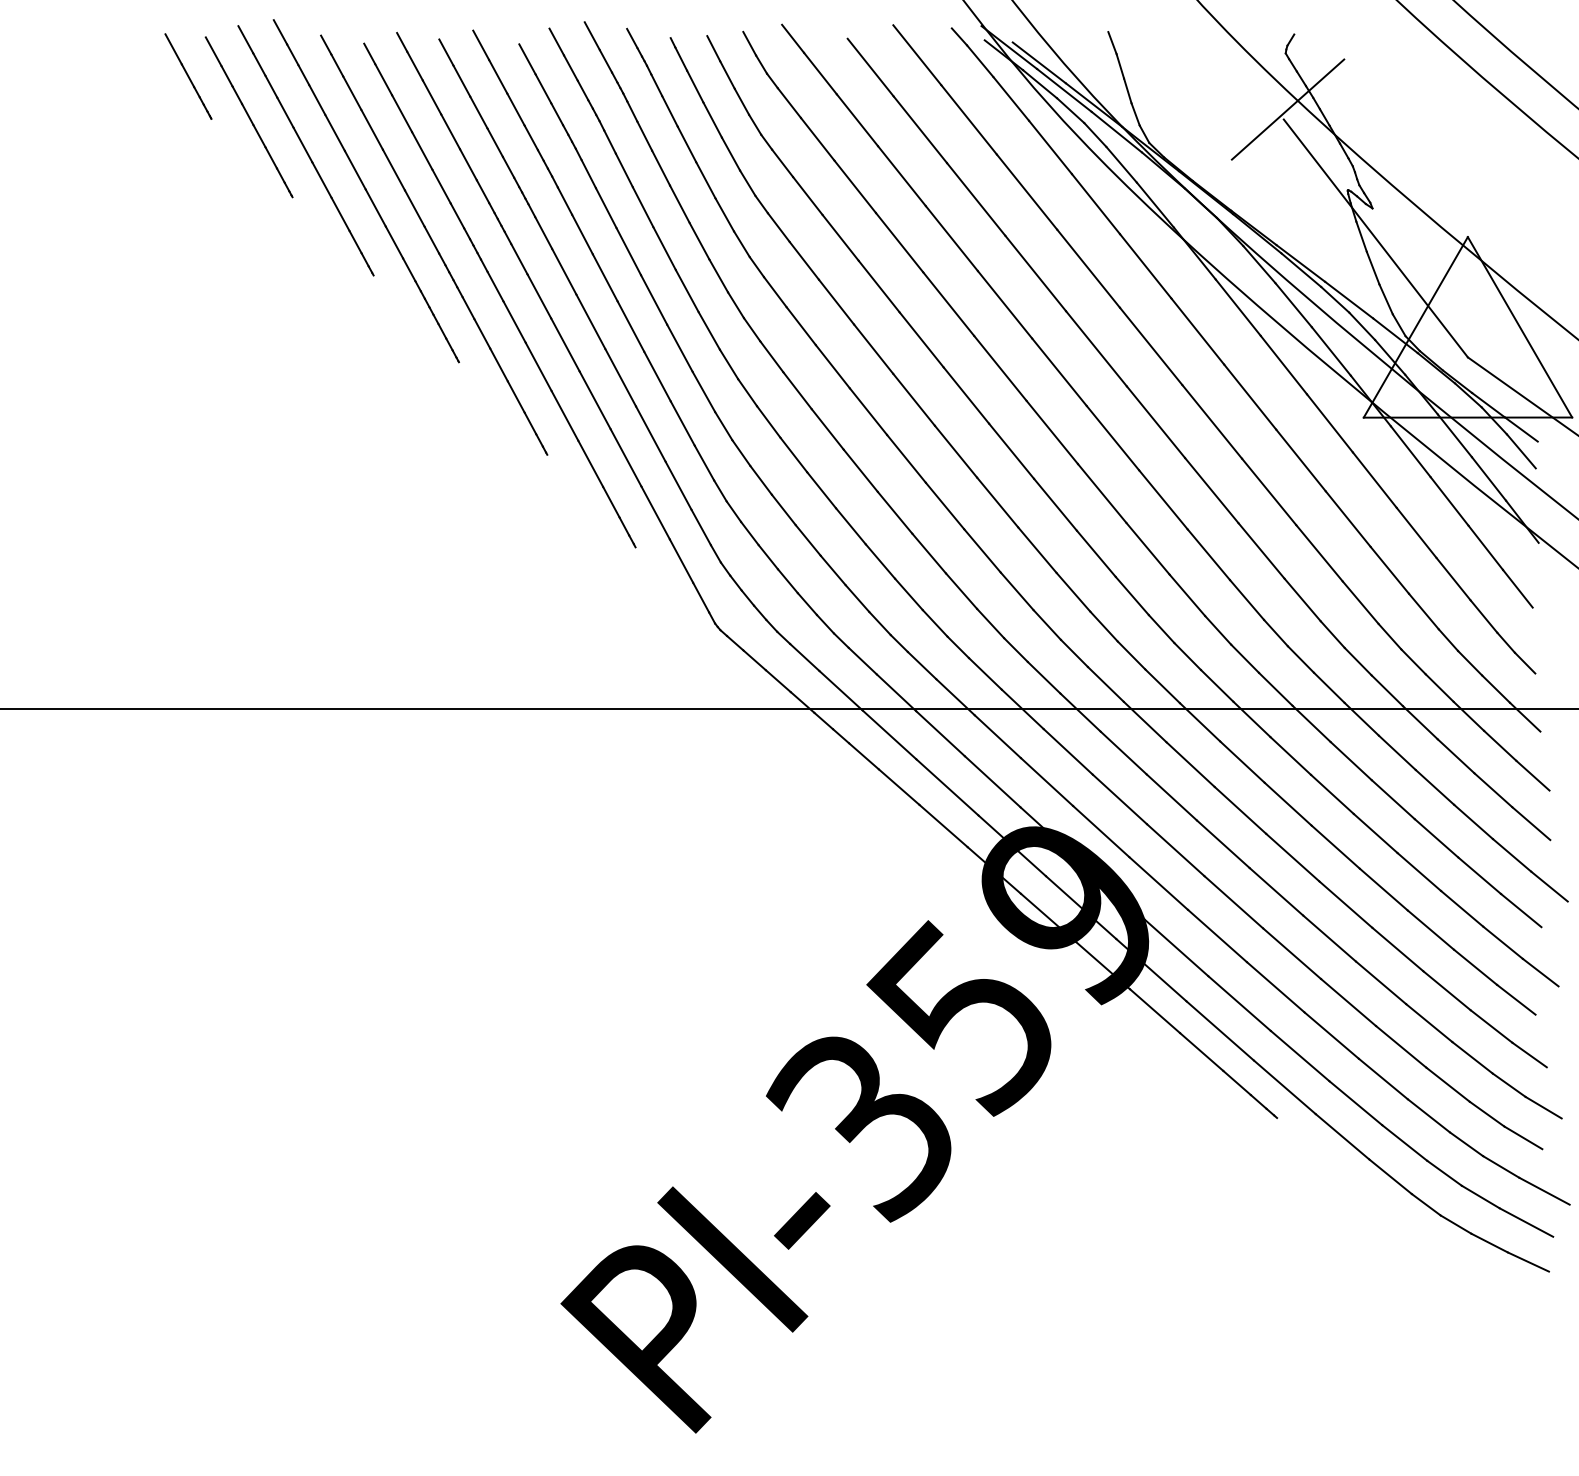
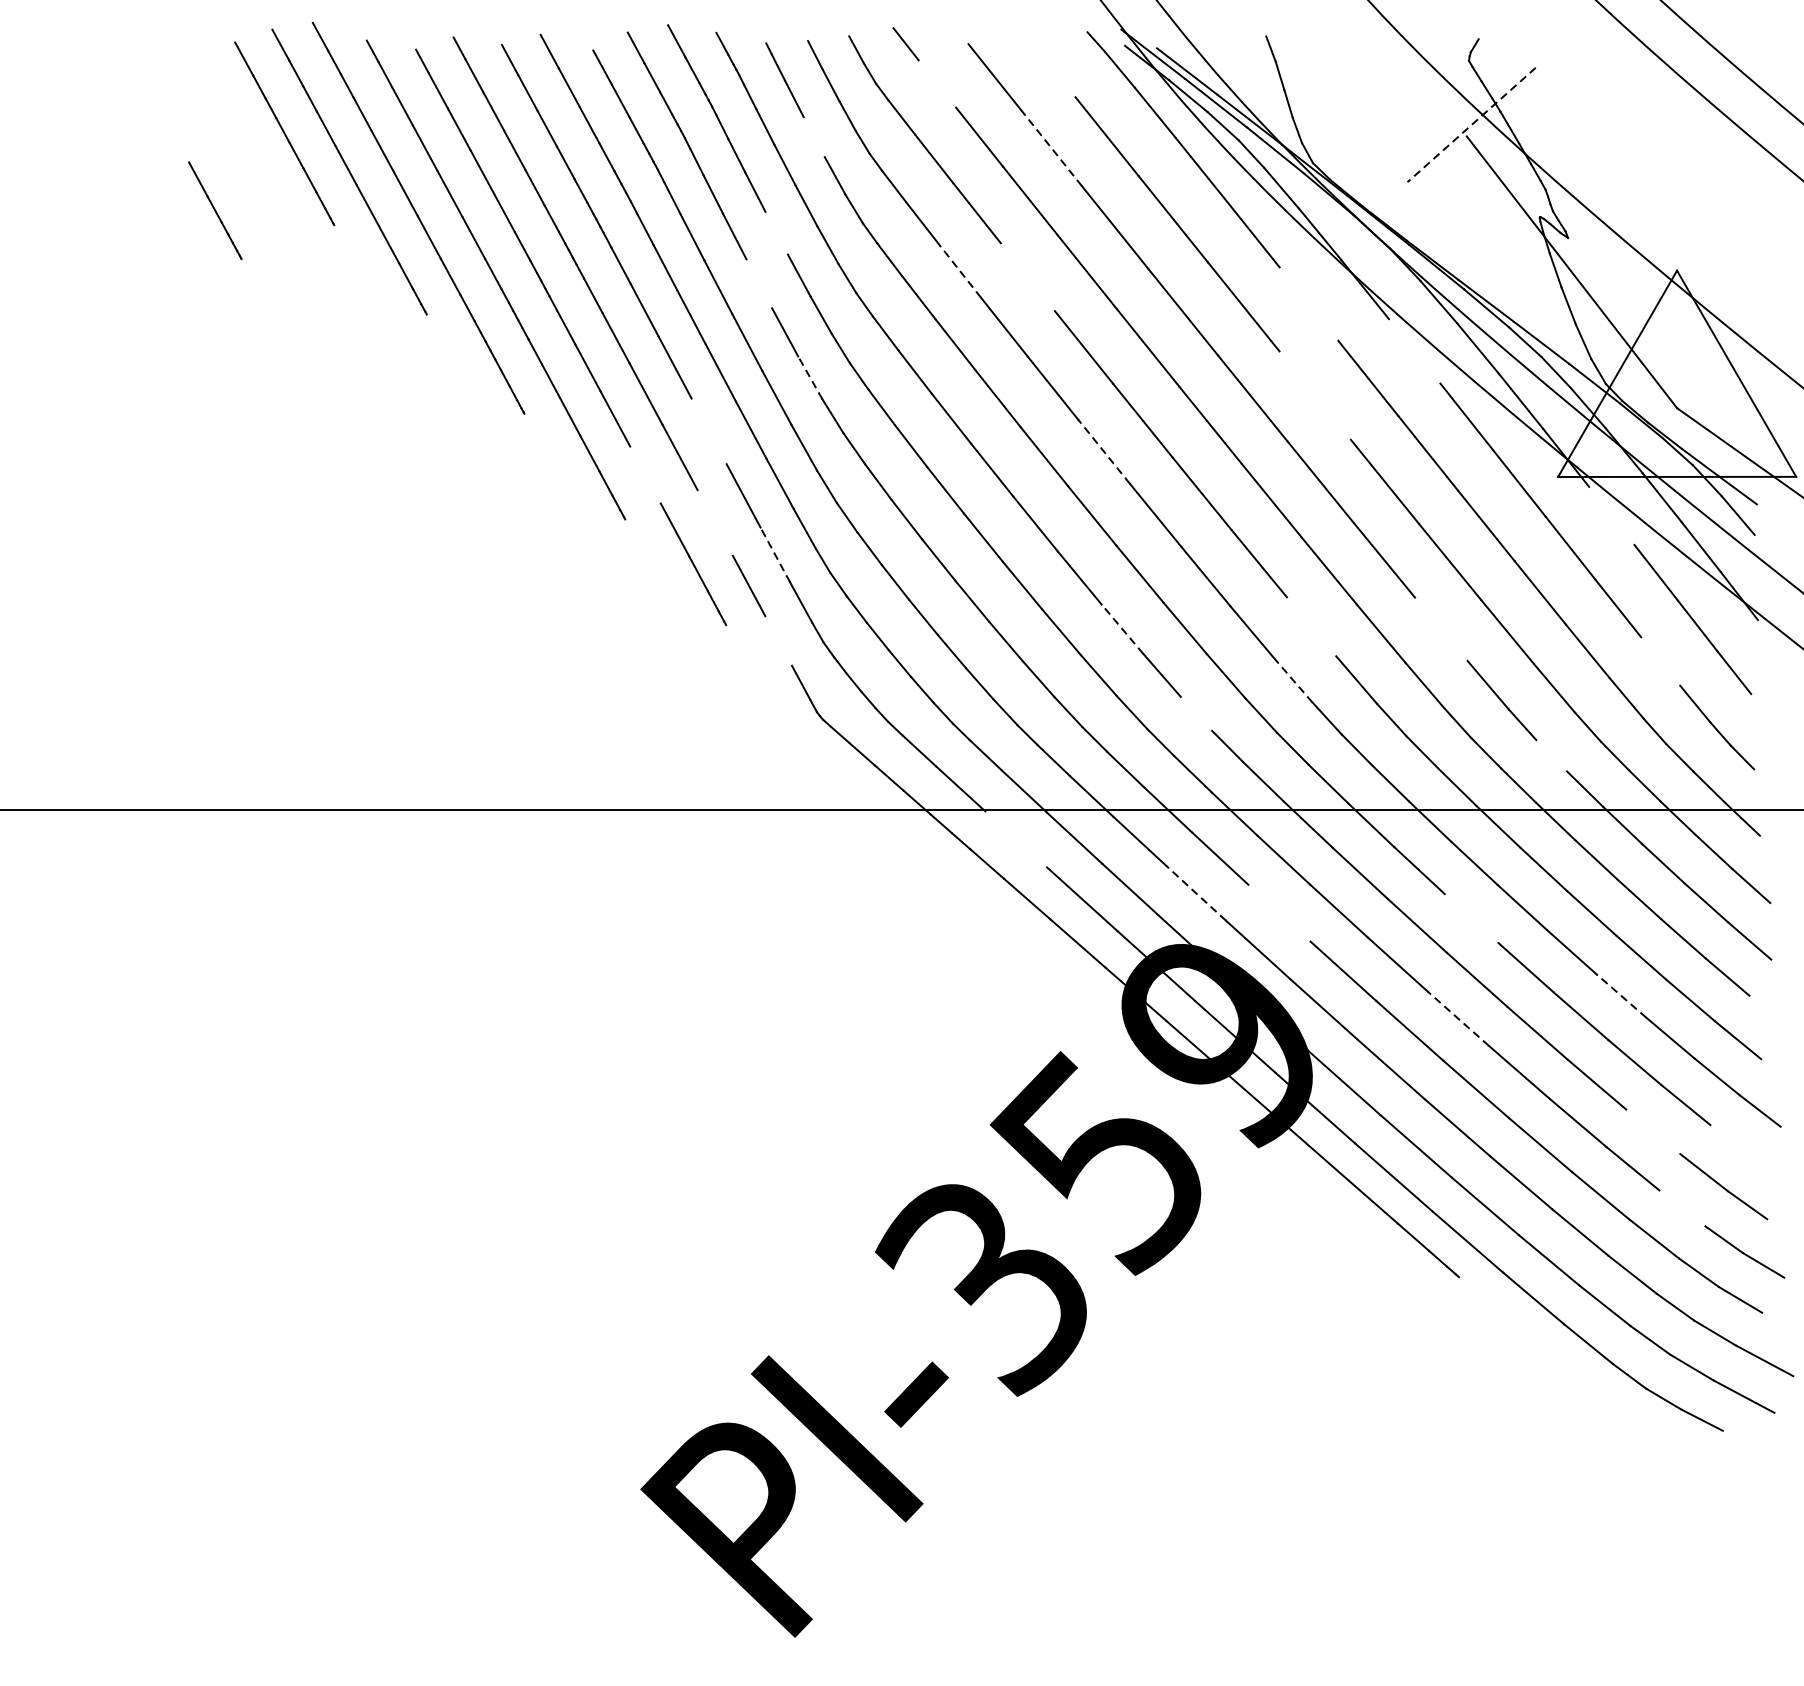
line: (917, 55) -> (1048, 63), removed
line: (820, 73) -> (937, 83), removed
line: (188, 76) -> (215, 210), moved
line: (1287, 109) -> (1470, 124), solid -> dashed
line: (712, 119) -> (814, 136), removed
line: (920, 129) -> (1051, 147), solid -> dashed
line: (679, 203) -> (776, 232), removed
line: (840, 237) -> (960, 271), solid -> dashed
line: (899, 242) -> (1027, 276), removed
line: (664, 248) -> (759, 283), removed
line: (1145, 266) -> (1308, 304), removed
line: (1237, 307) -> (1413, 351), removed
line: (709, 330) -> (810, 377), solid -> dashed
line: (1150, 346) -> (1314, 395), removed
line: (620, 377) -> (708, 431), removed
line: (966, 395) -> (1104, 451), solid -> dashed
line: (564, 415) -> (644, 474), removed
line: (1410, 451) -> (1611, 515), removed
line: (625, 457) -> (714, 522), removed
line: (678, 485) -> (775, 554), solid -> dashed
line: (1147, 548) -> (1311, 626), removed
line: (982, 550) -> (1122, 628), solid -> dashed
line: (1261, 550) -> (1441, 628), removed
line: (681, 560) -> (778, 640), removed
line: (1453, 578) -> (1660, 660), removed
line: (1131, 595) -> (1292, 680), solid -> dashed
line: (1046, 624) -> (1195, 713), removed
line: (1357, 661) -> (1550, 755), removed
line: (889, 734) -> (1016, 839), removed
line: (1046, 781) -> (1195, 892), solid -> dashed
line: (1119, 799) -> (1279, 913), removed
line: (1287, 803) -> (1470, 917), removed
line: (1419, 872) -> (1621, 996), solid -> dashed
line: (1549, 886) -> (1770, 1012), removed
line: (1276, 891) -> (1458, 1018), solid -> dashed
line: (1446, 990) -> (1652, 1131), removed
line: (1516, 999) -> (1732, 1141), removed
line: (1472, 1057) -> (1682, 1208), removed
line: (1527, 1261) -> (1745, 1441), removed

